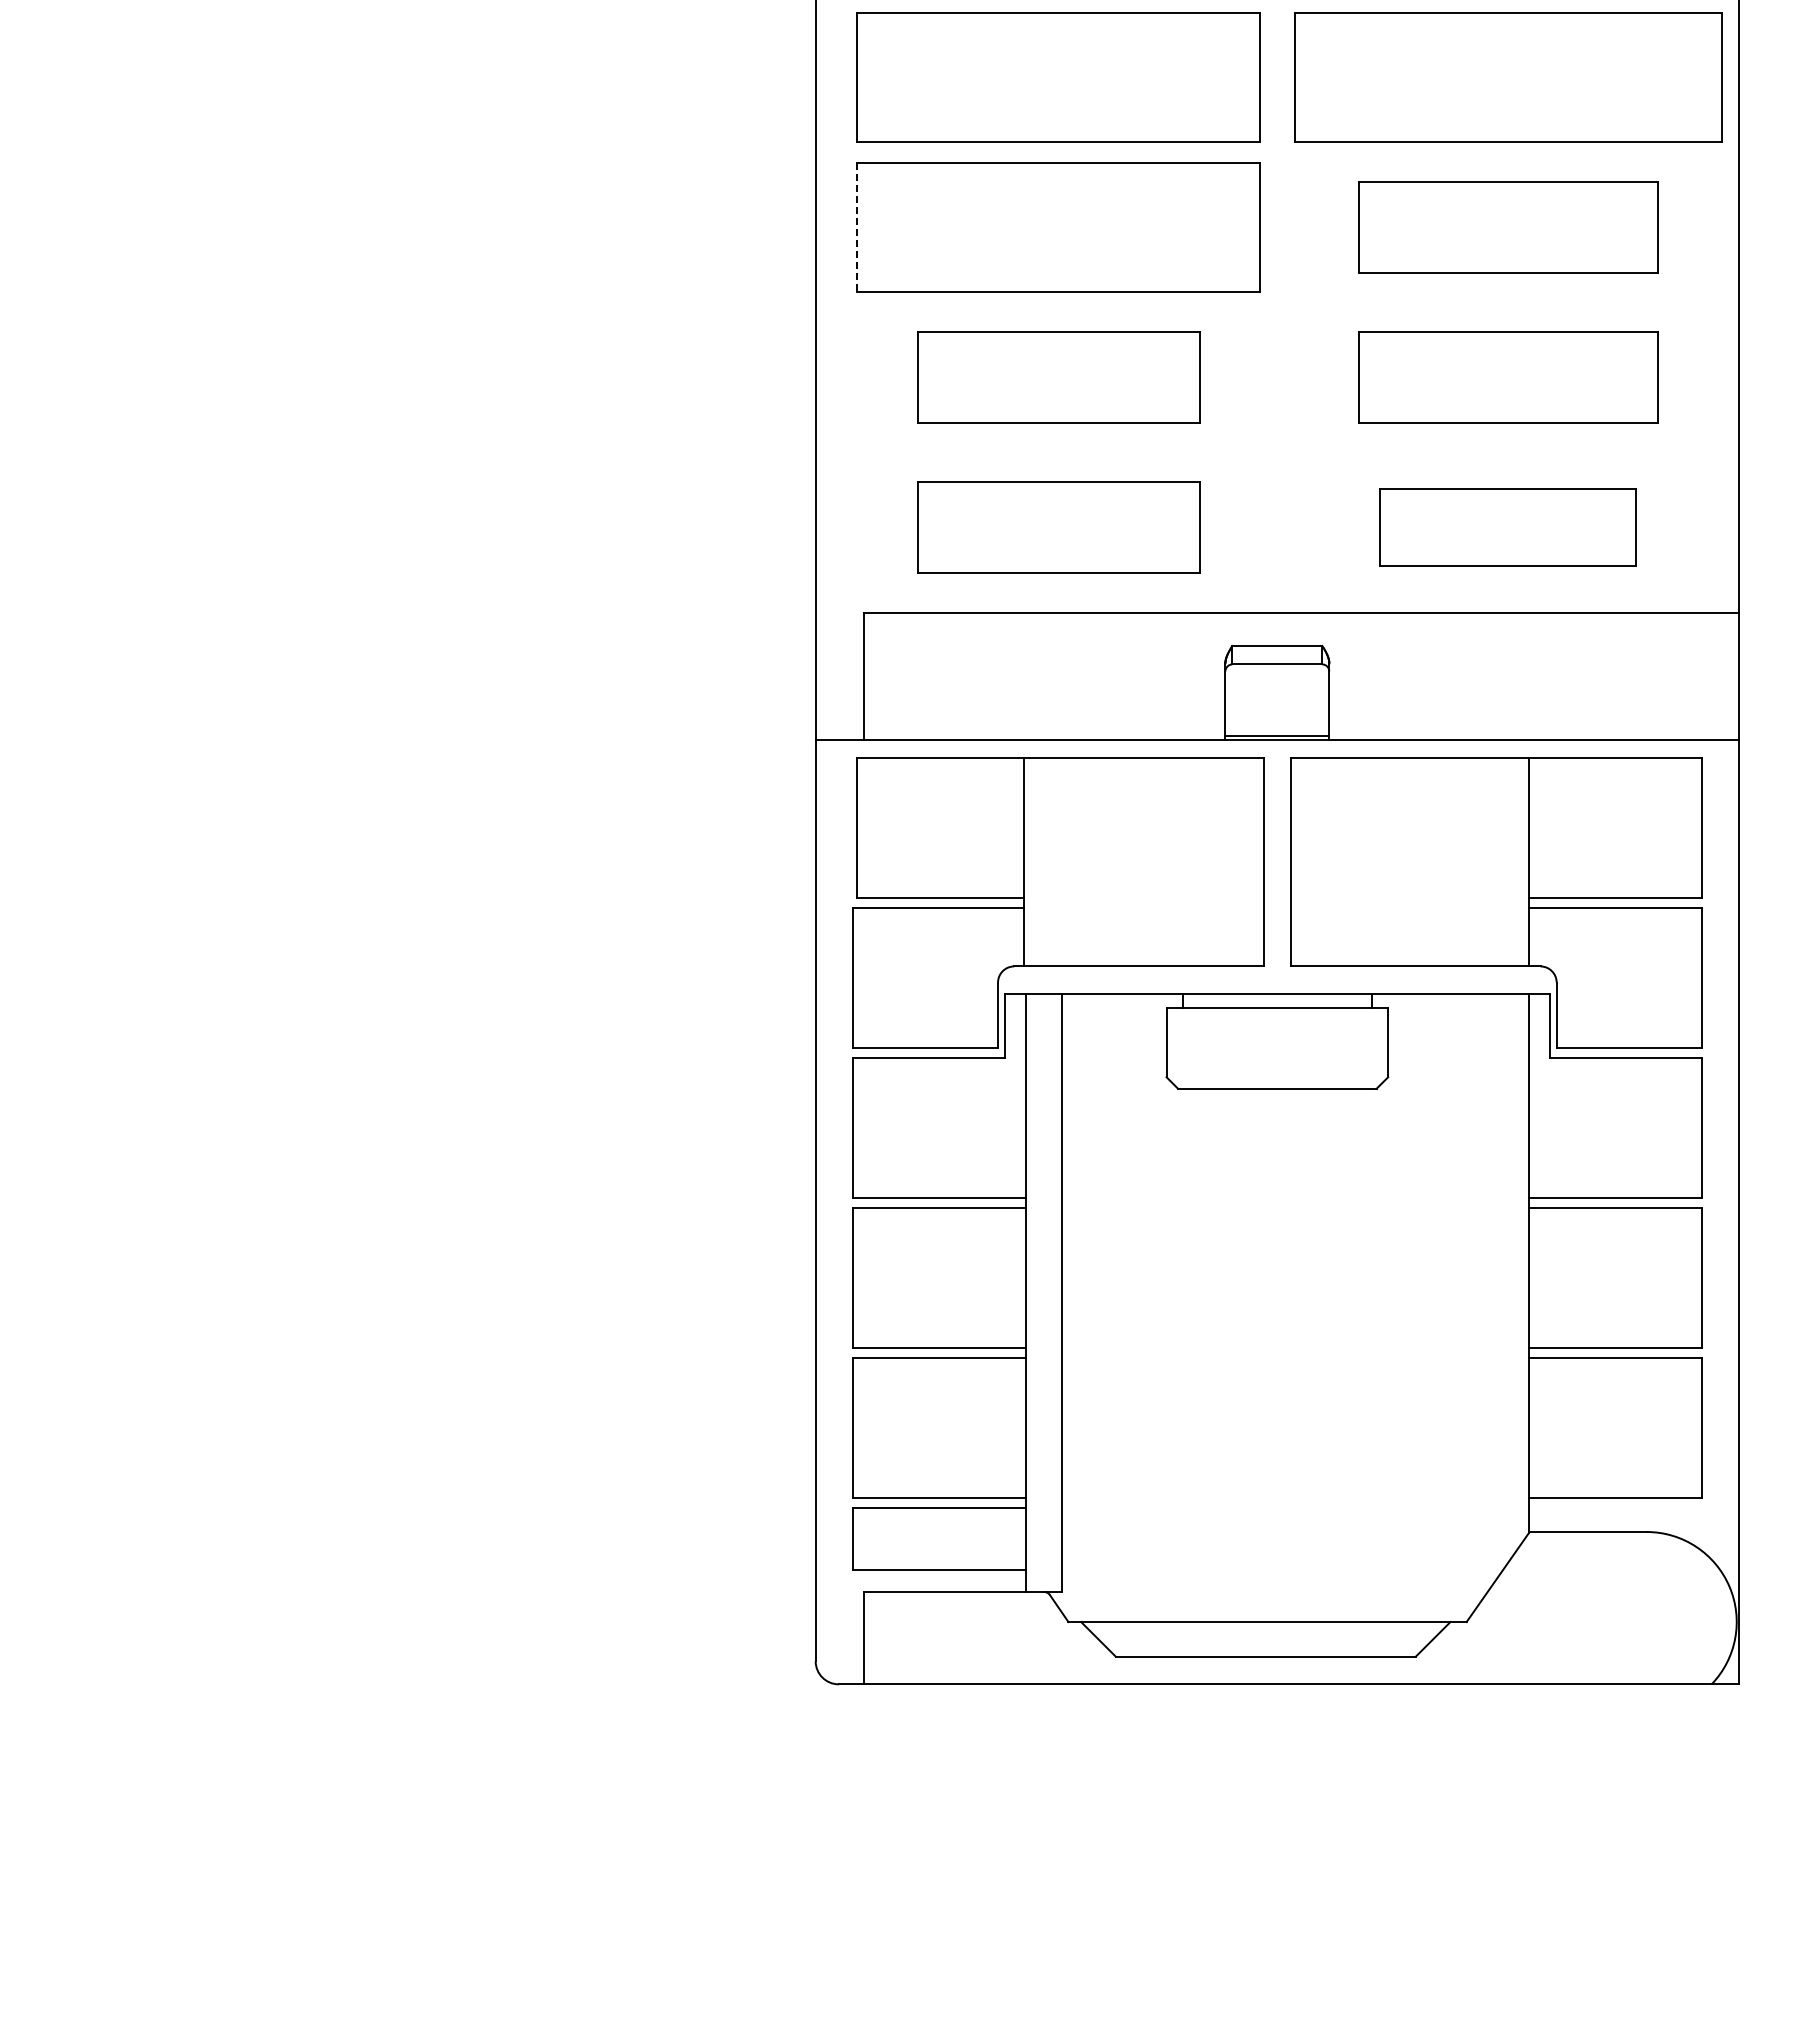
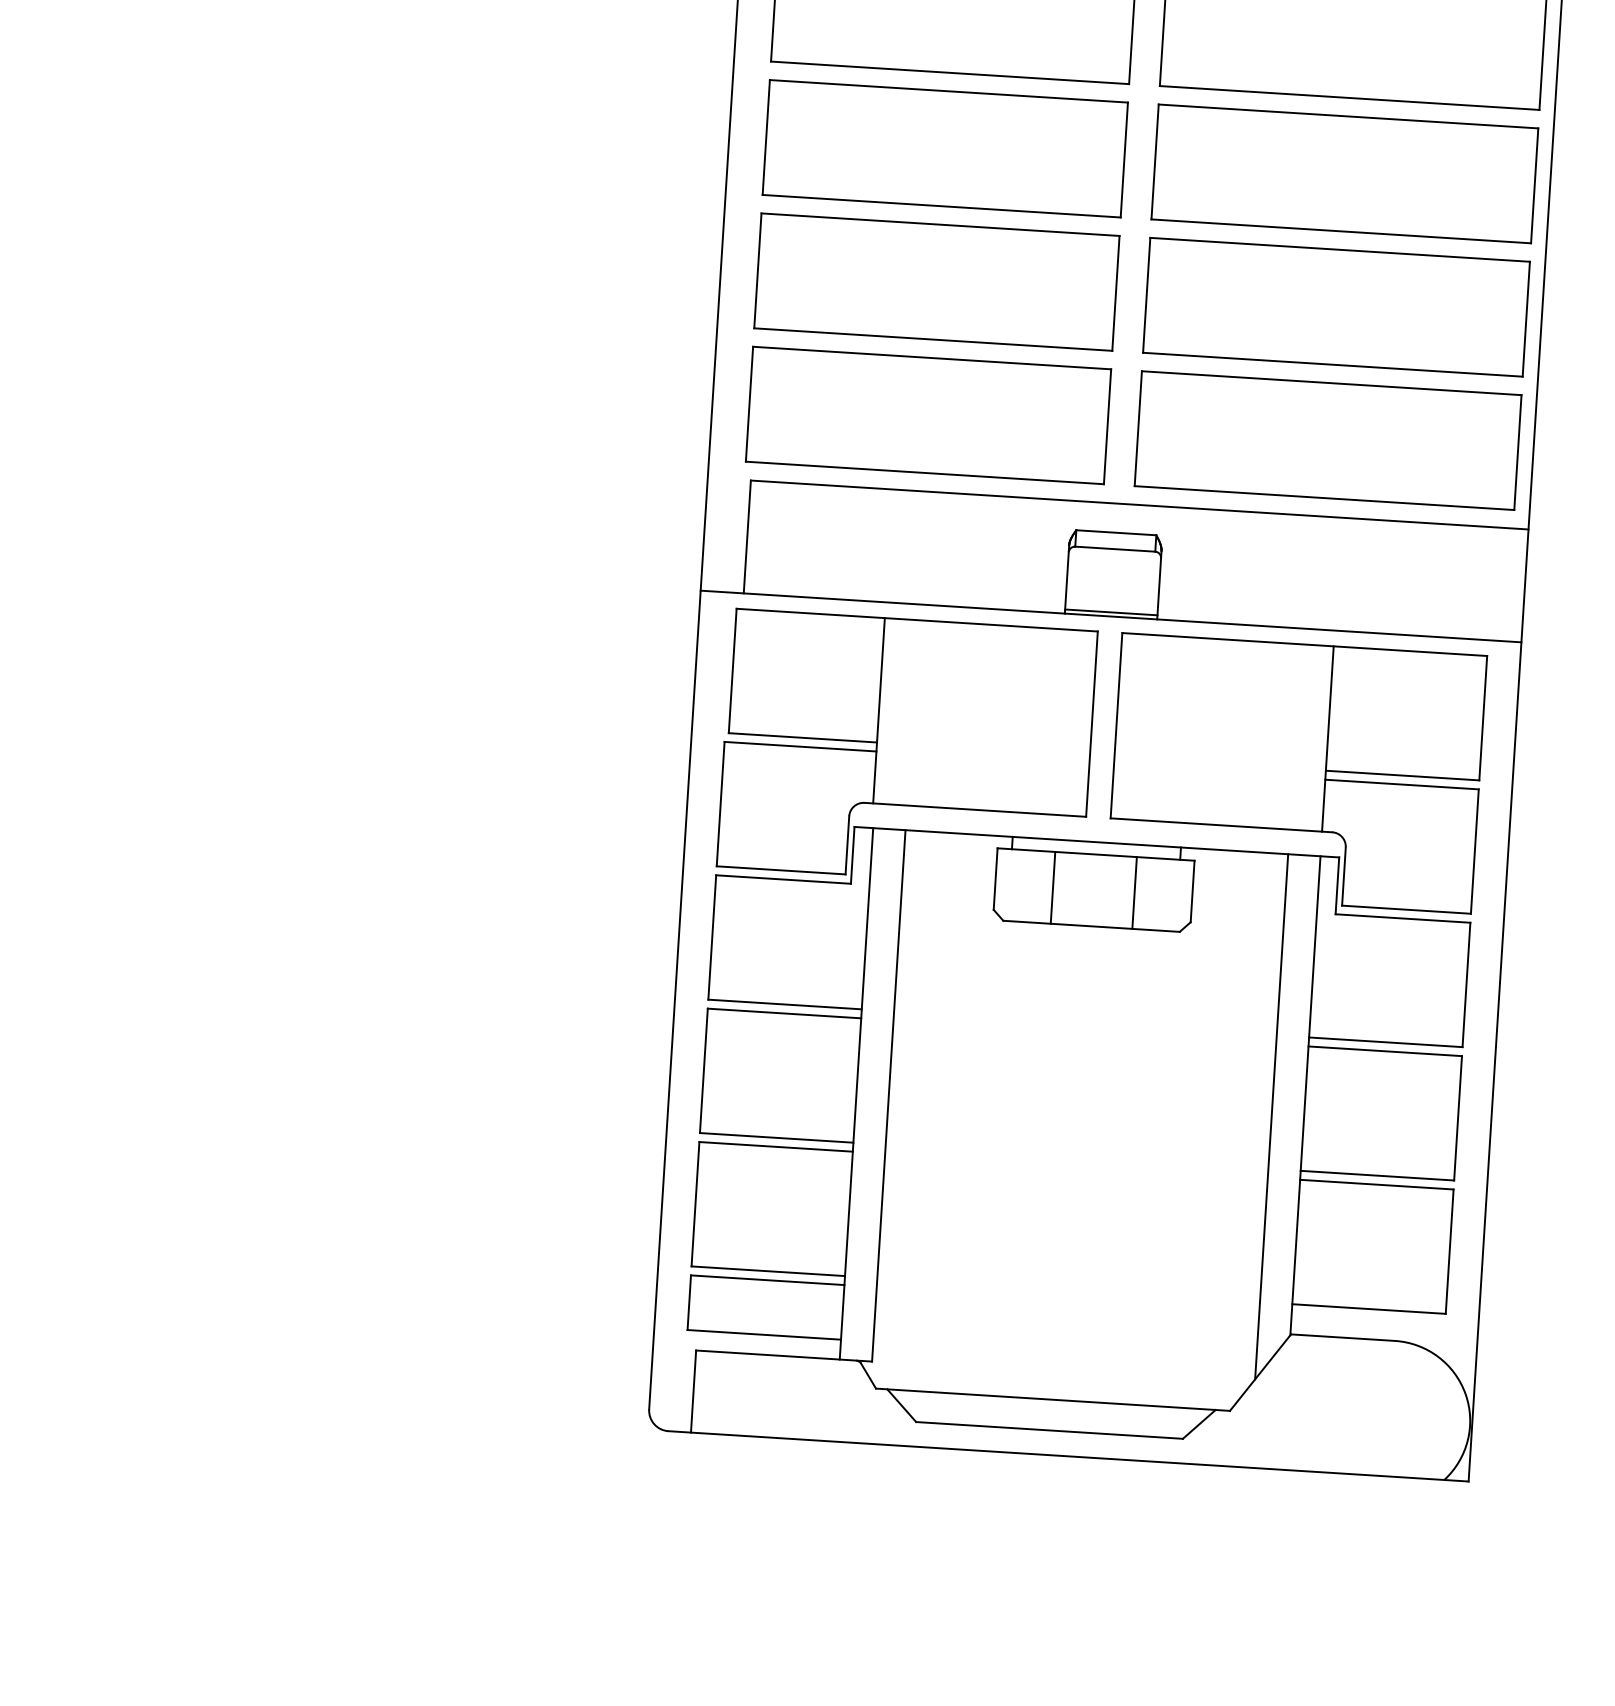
line: (857, 227) -> (766, 137), dashed -> solid
part: (1508, 227) -> (1345, 173), size x1.43
part: (1058, 377) -> (936, 281), size x1.43
part: (1508, 377) -> (1336, 307), size x1.43
part: (1058, 527) -> (928, 415), size x1.43
part: (1508, 527) -> (1328, 440), size x1.67
line: (1231, 1047) -> (1053, 887), added
line: (1323, 1047) -> (1134, 892), added
line: (1492, 1289) -> (1271, 1116), added

